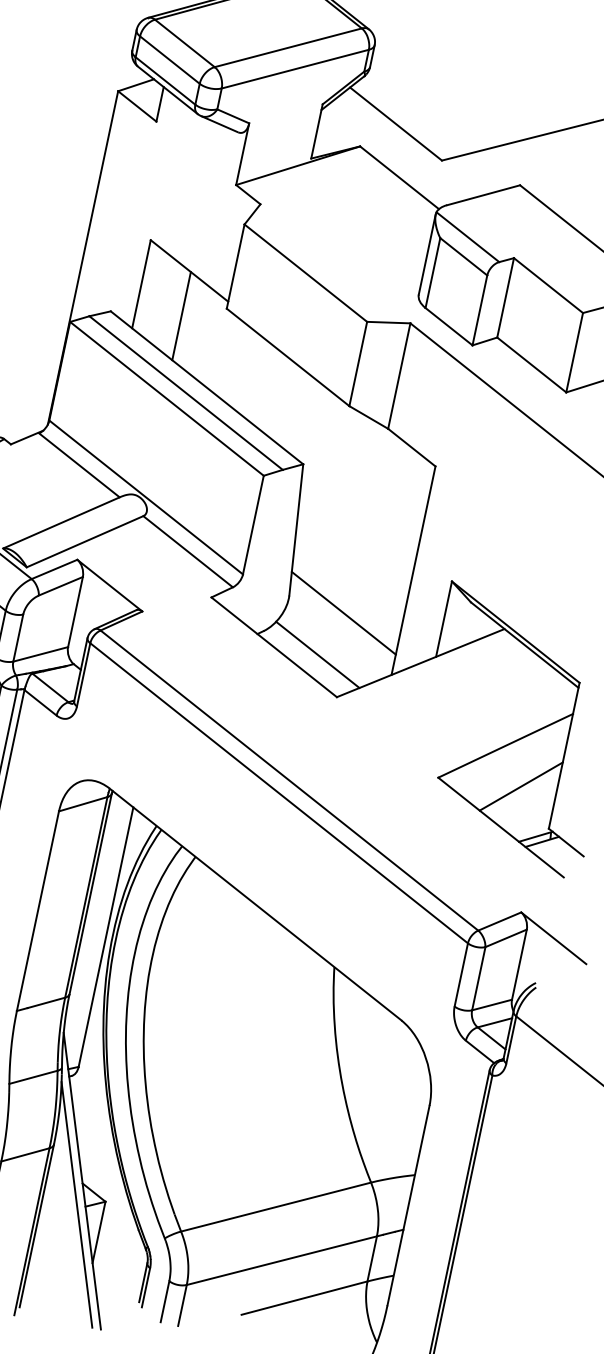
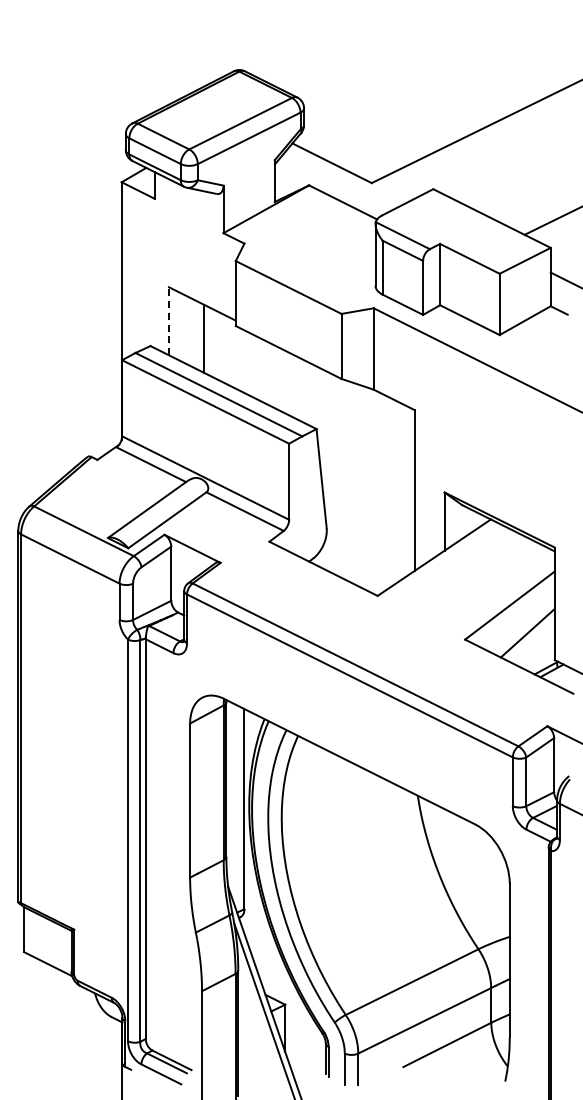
line: (141, 283) -> (168, 320), solid -> dashed
line: (343, 612) -> (369, 532), removed
line: (317, 654) -> (356, 567), removed

